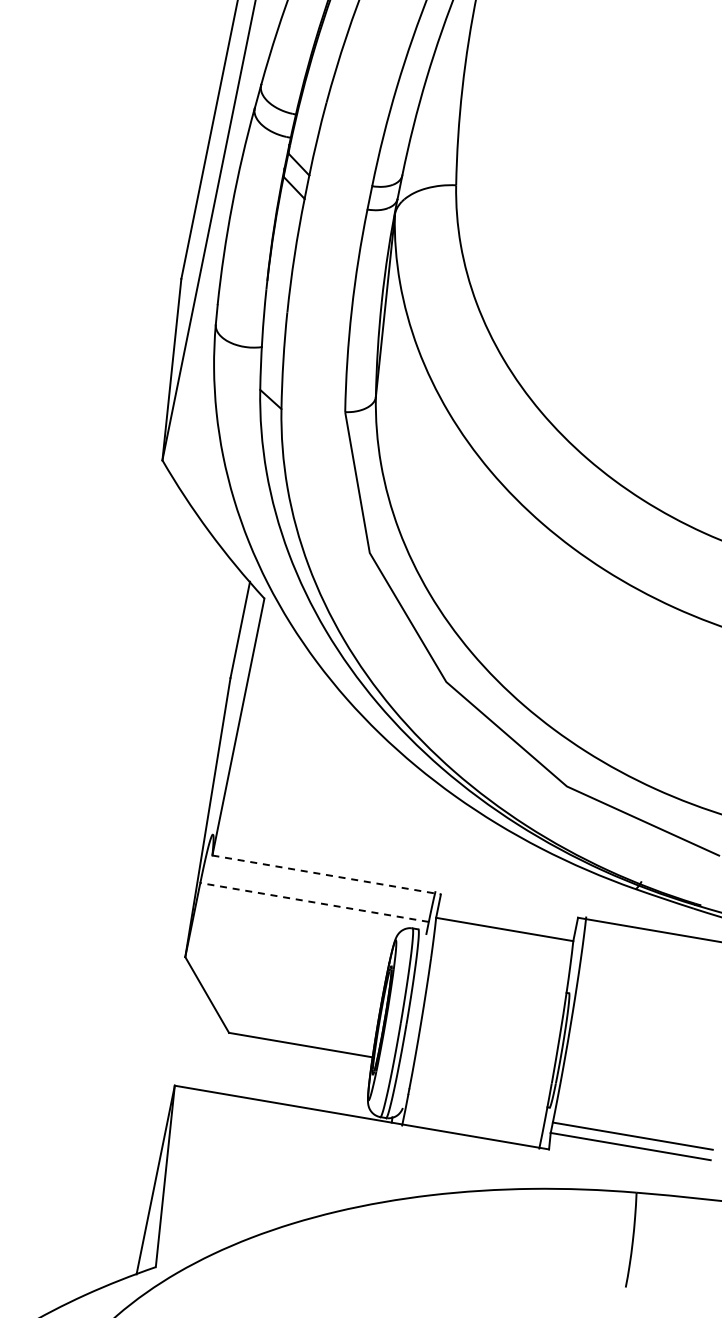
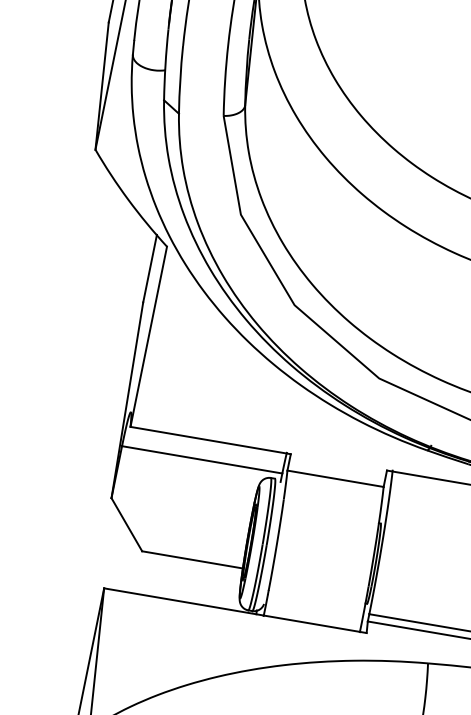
line: (326, 874) -> (210, 440), dashed -> solid
line: (314, 902) -> (202, 459), dashed -> solid

